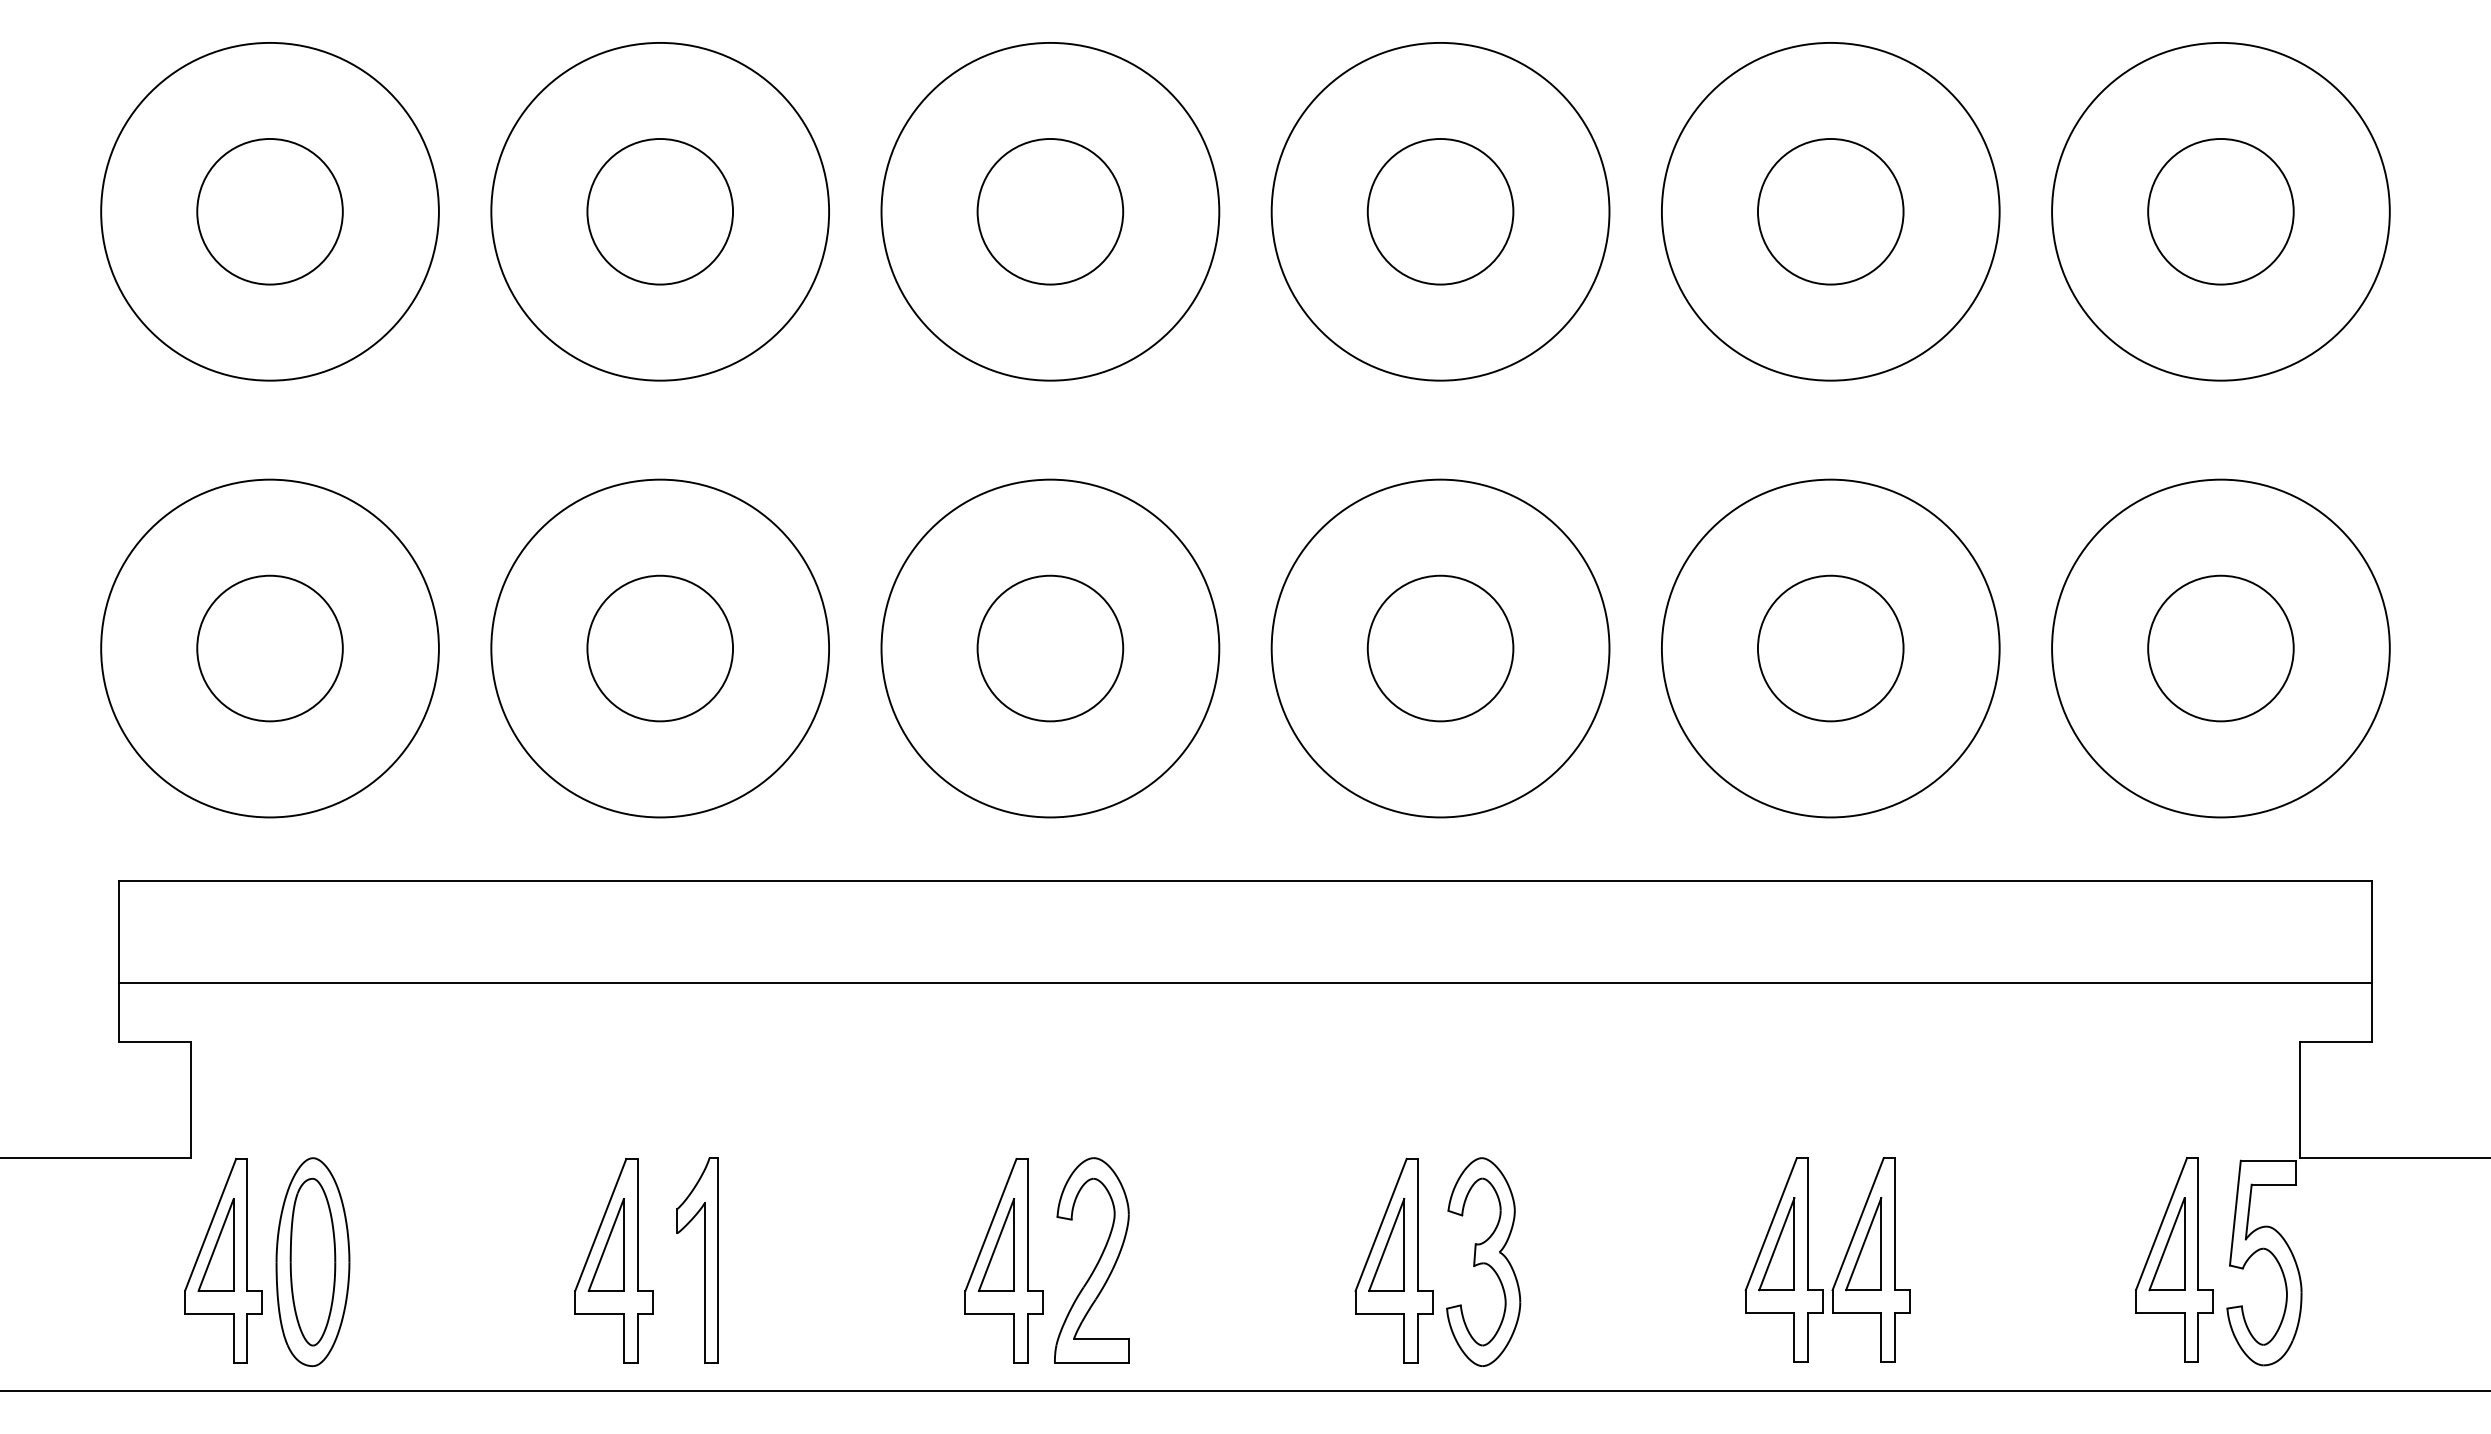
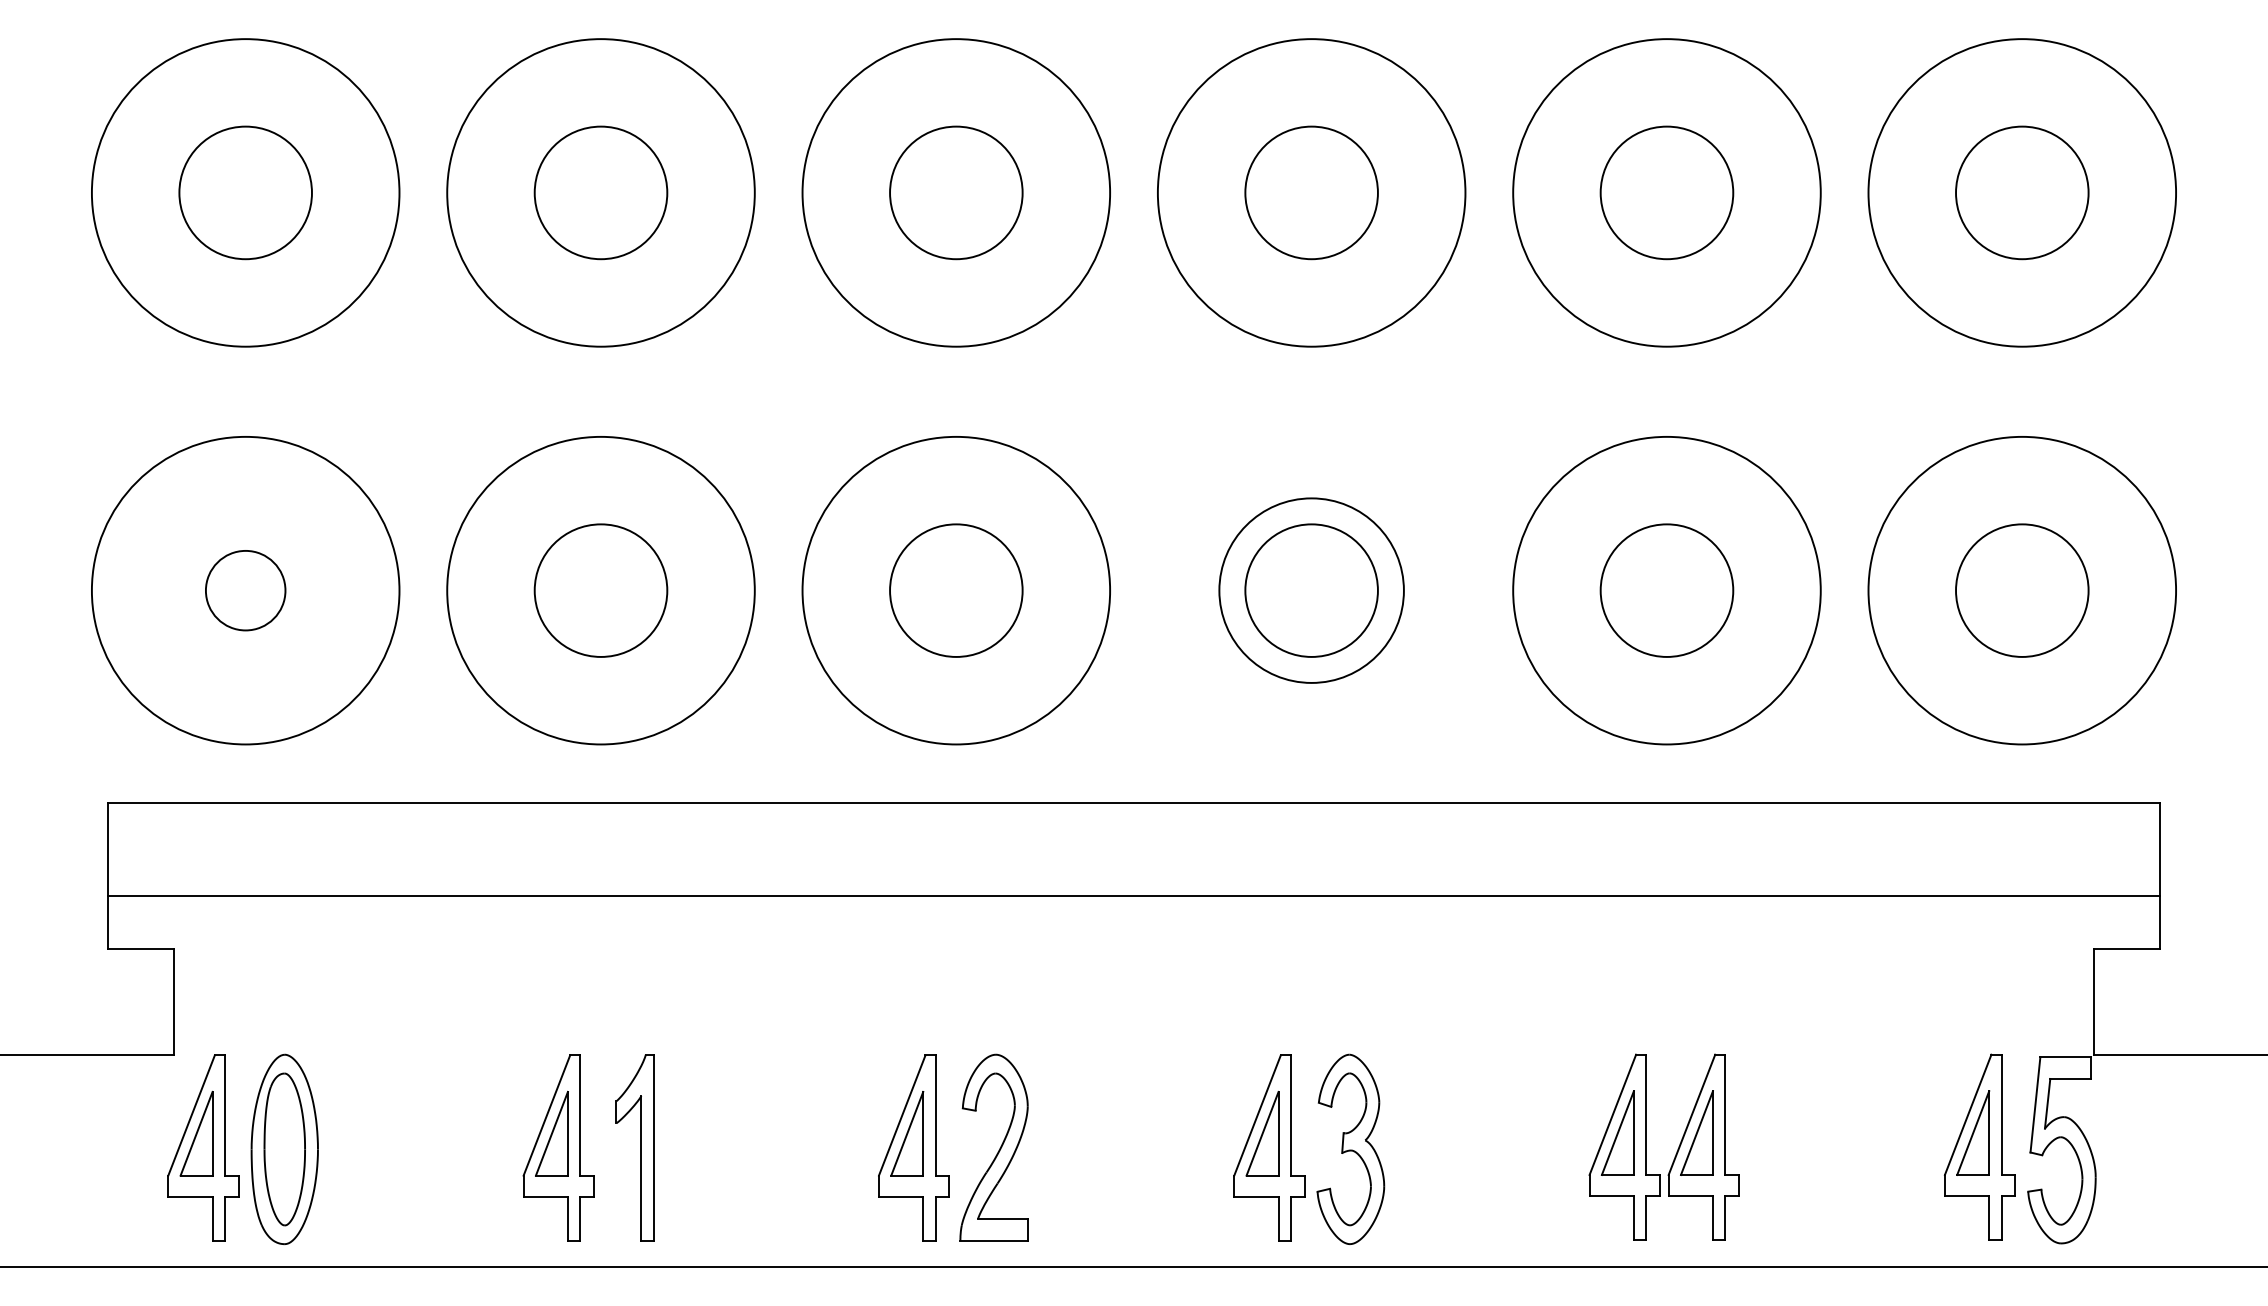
circle: (269, 648) -> (245, 590), size x0.6
circle: (1440, 648) -> (1311, 590), size x0.6

